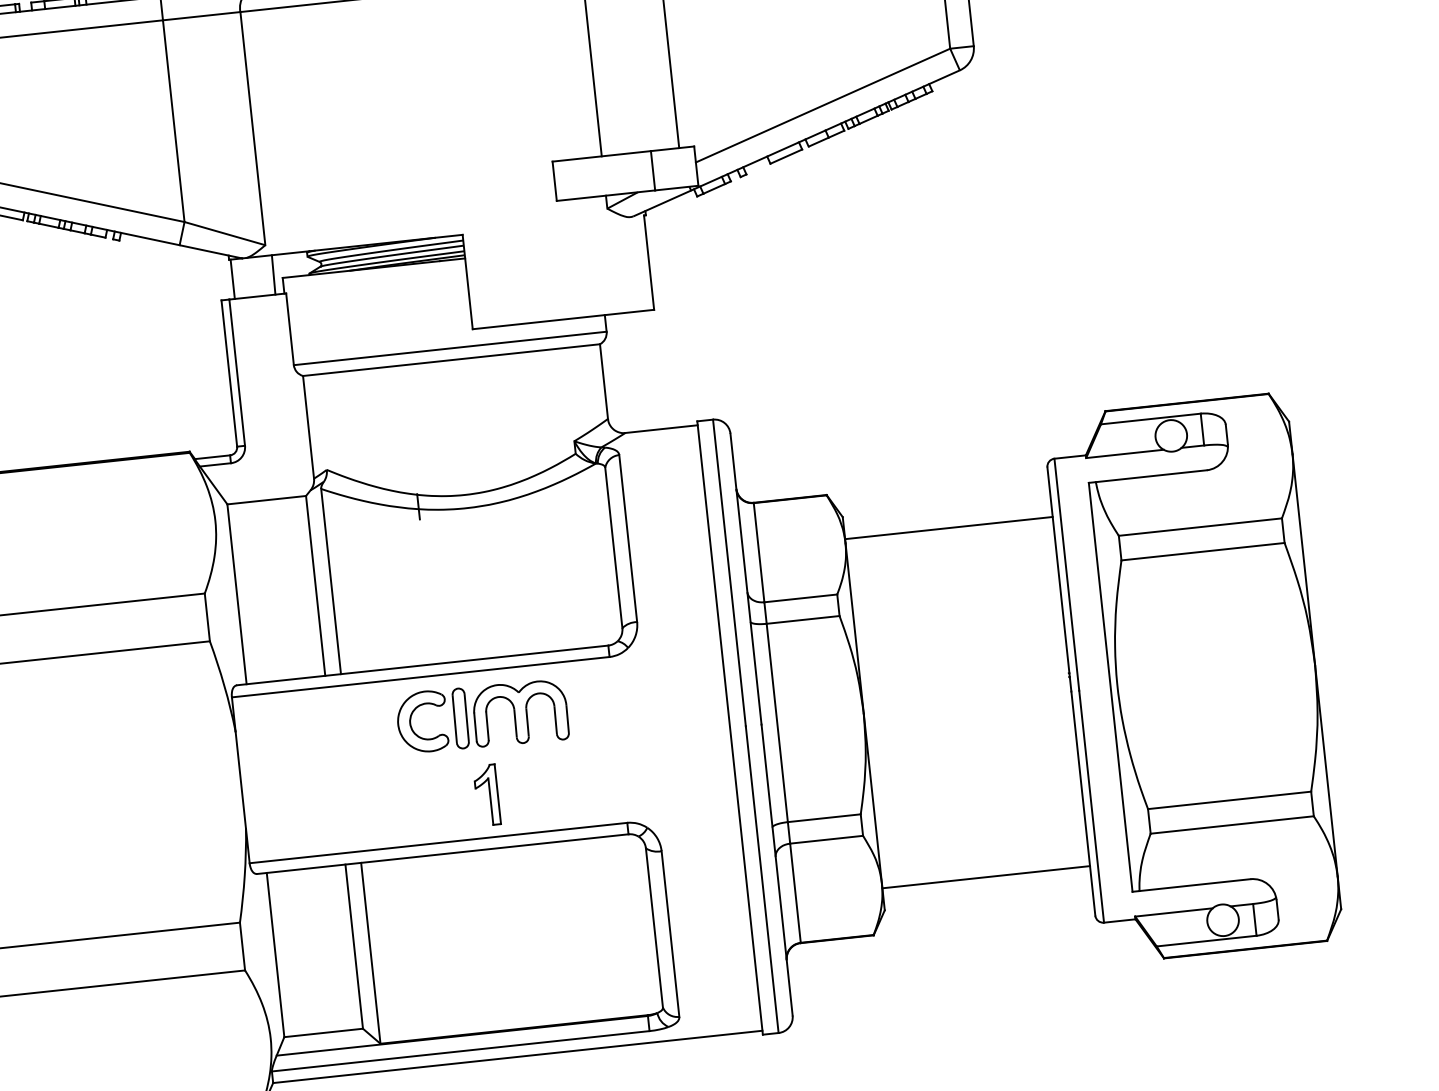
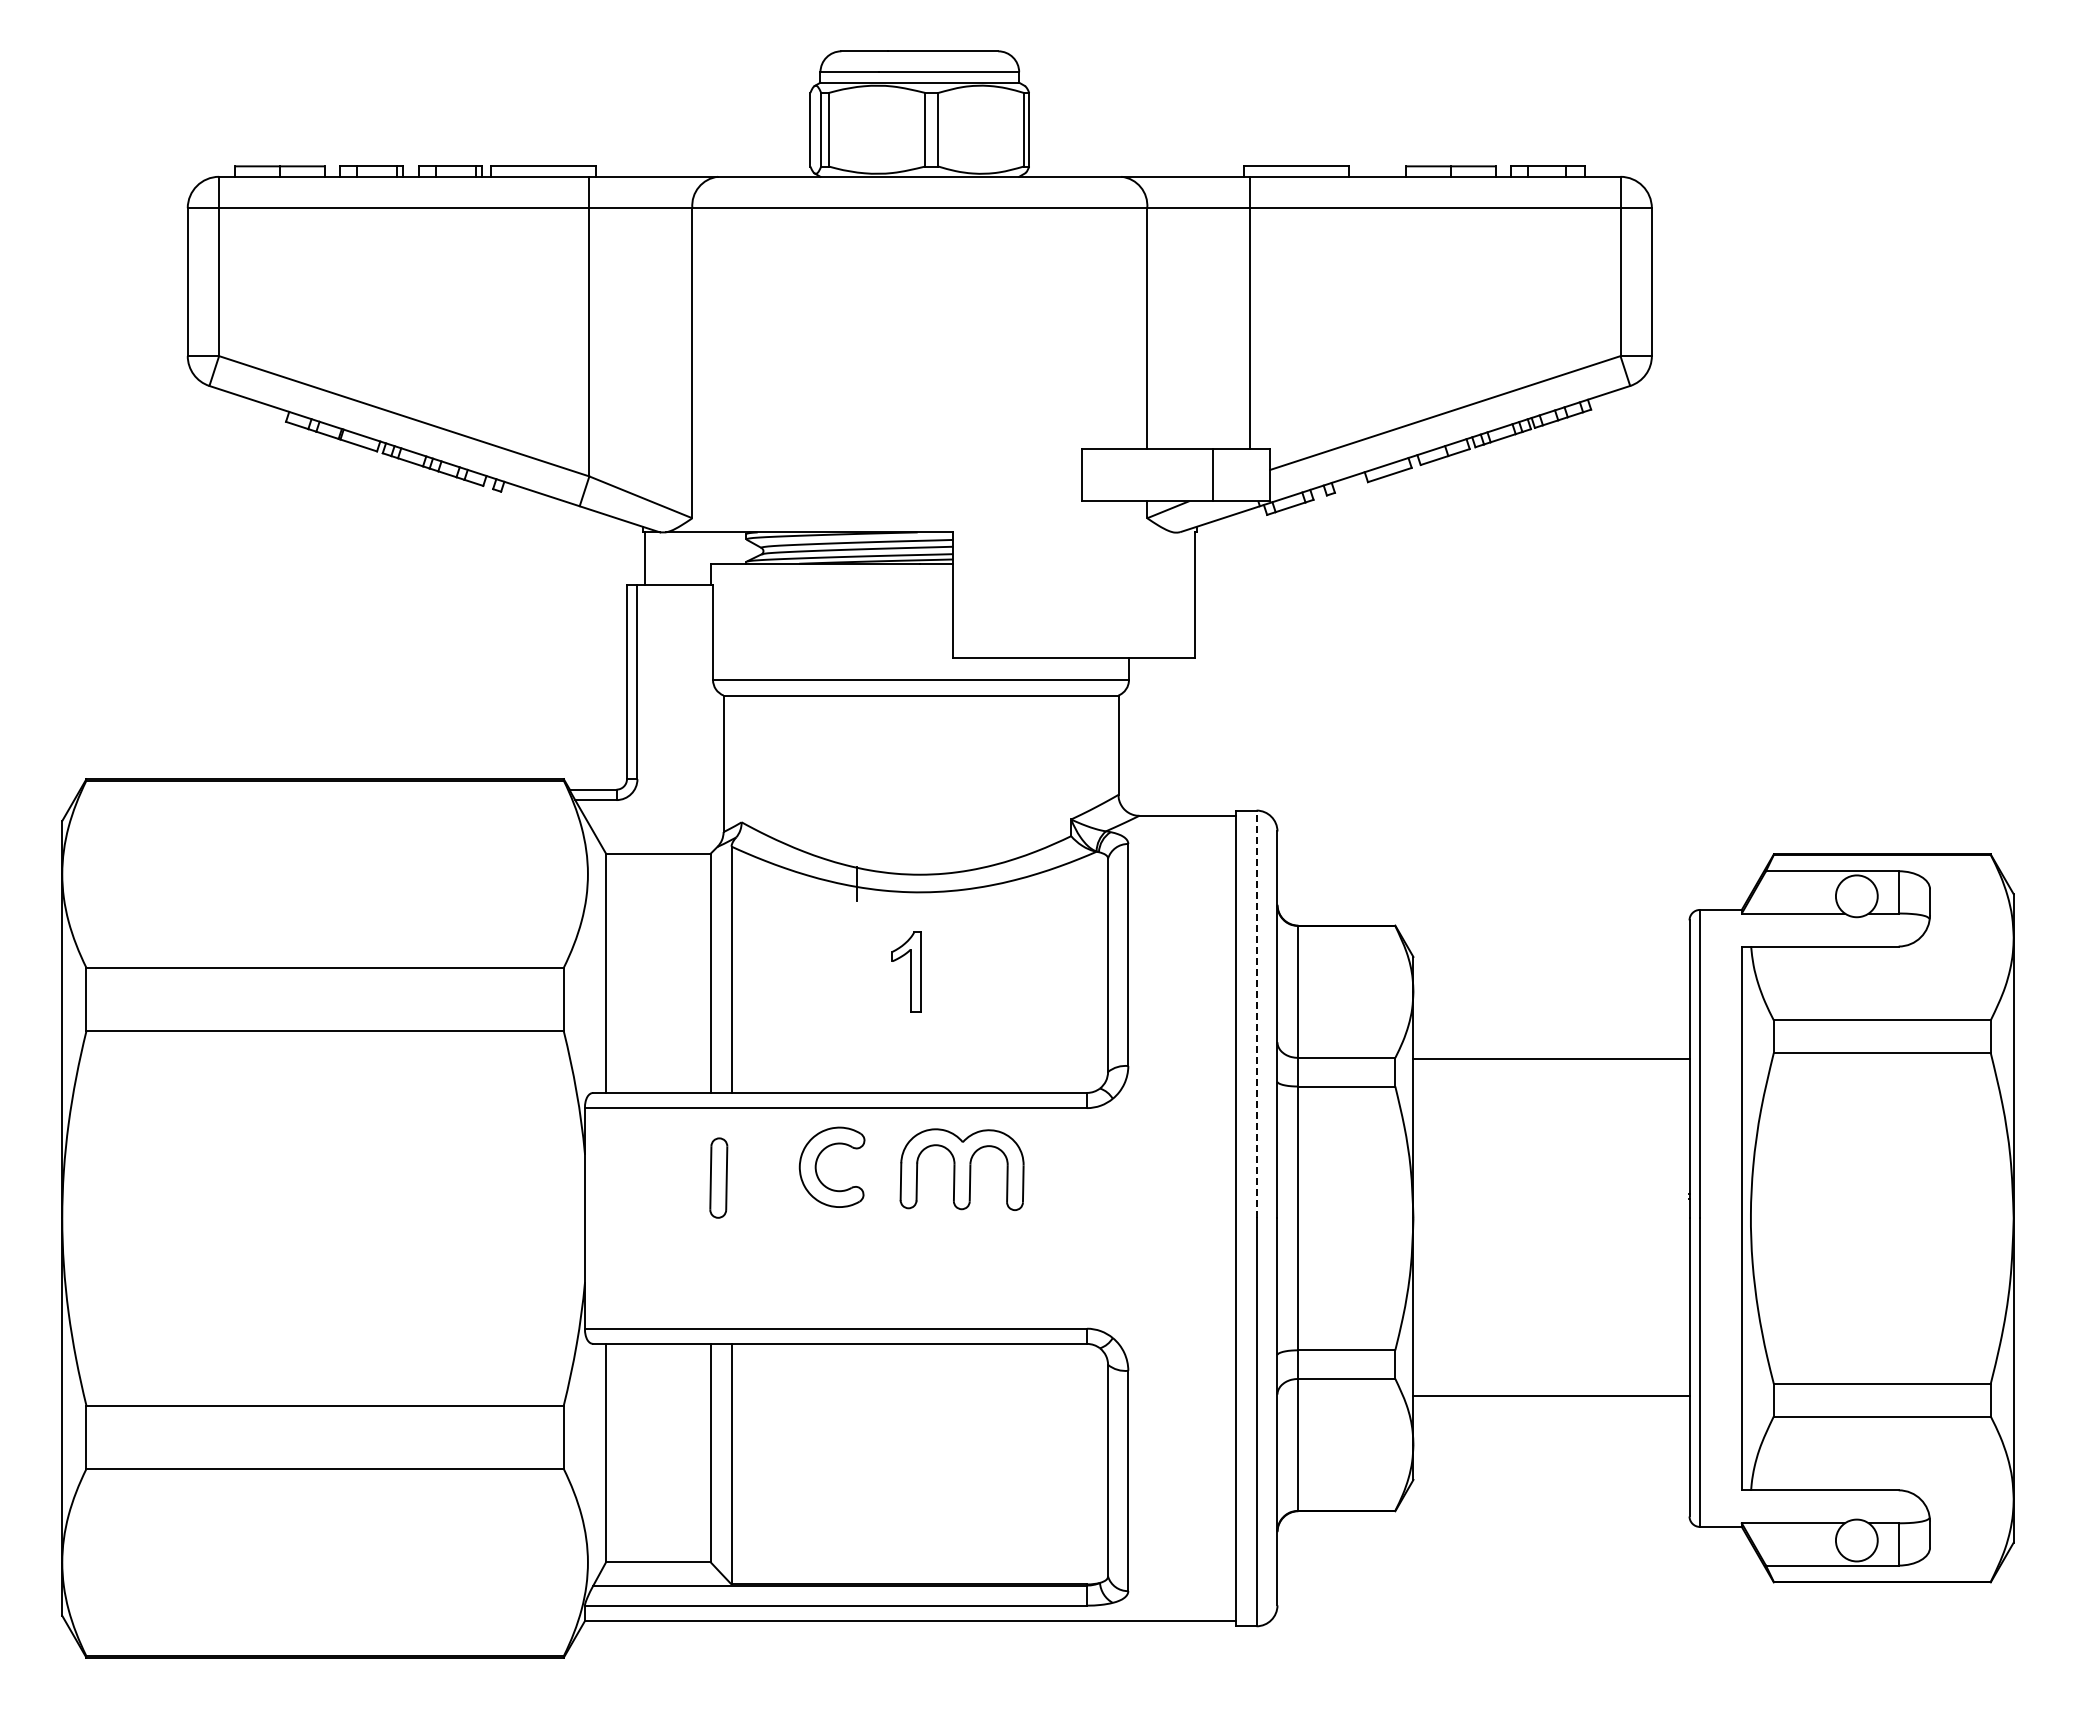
line: (273, 274) -> (698, 558), removed
line: (948, 528) -> (1551, 1059), moved
line: (729, 573) -> (1256, 1014), solid -> dashed
part: (460, 718) -> (718, 1177), moved
part: (486, 795) -> (906, 971), moved
line: (986, 877) -> (1551, 1395), moved

